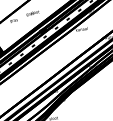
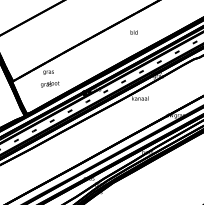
text: (33, 13) -> (50, 84), moved

